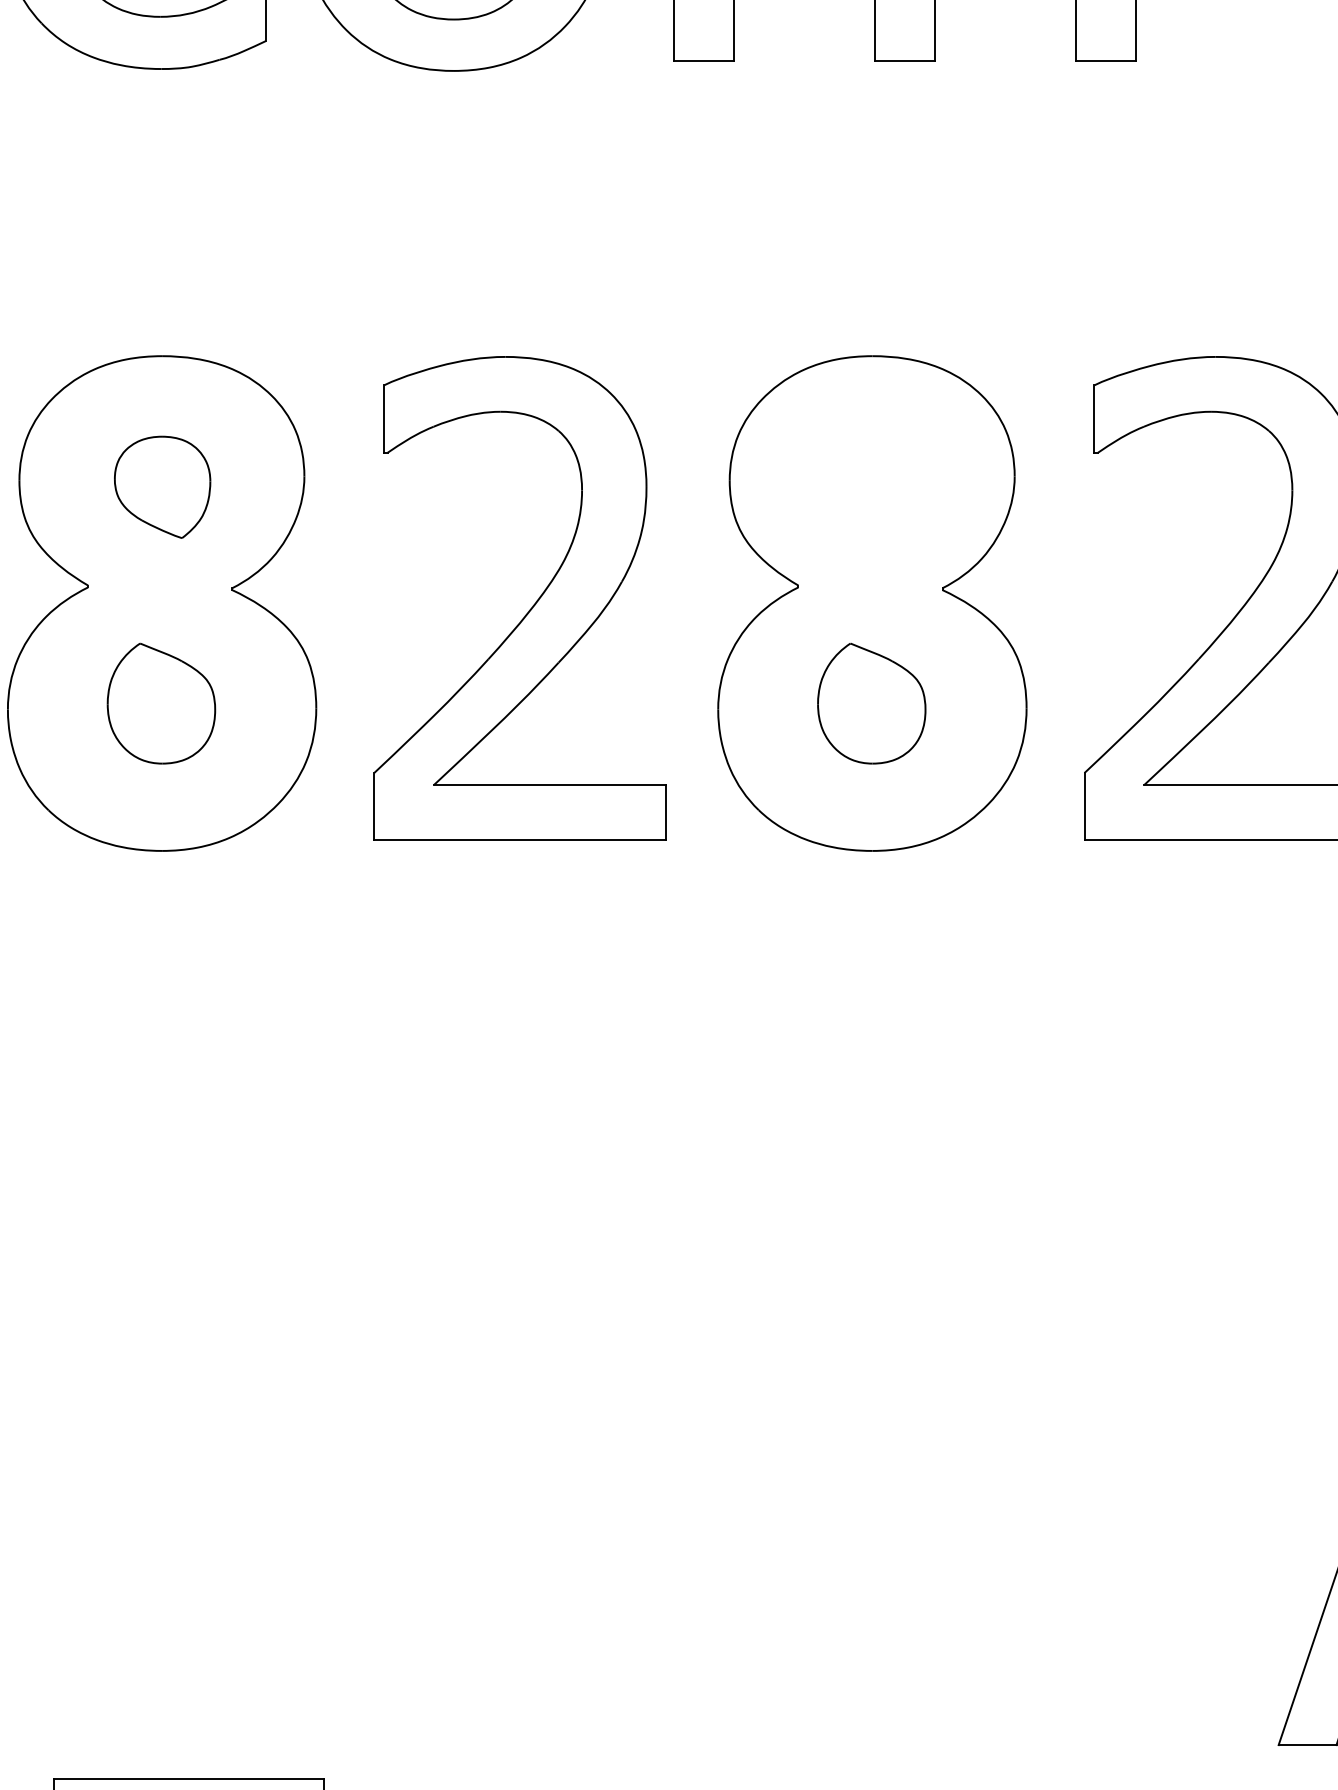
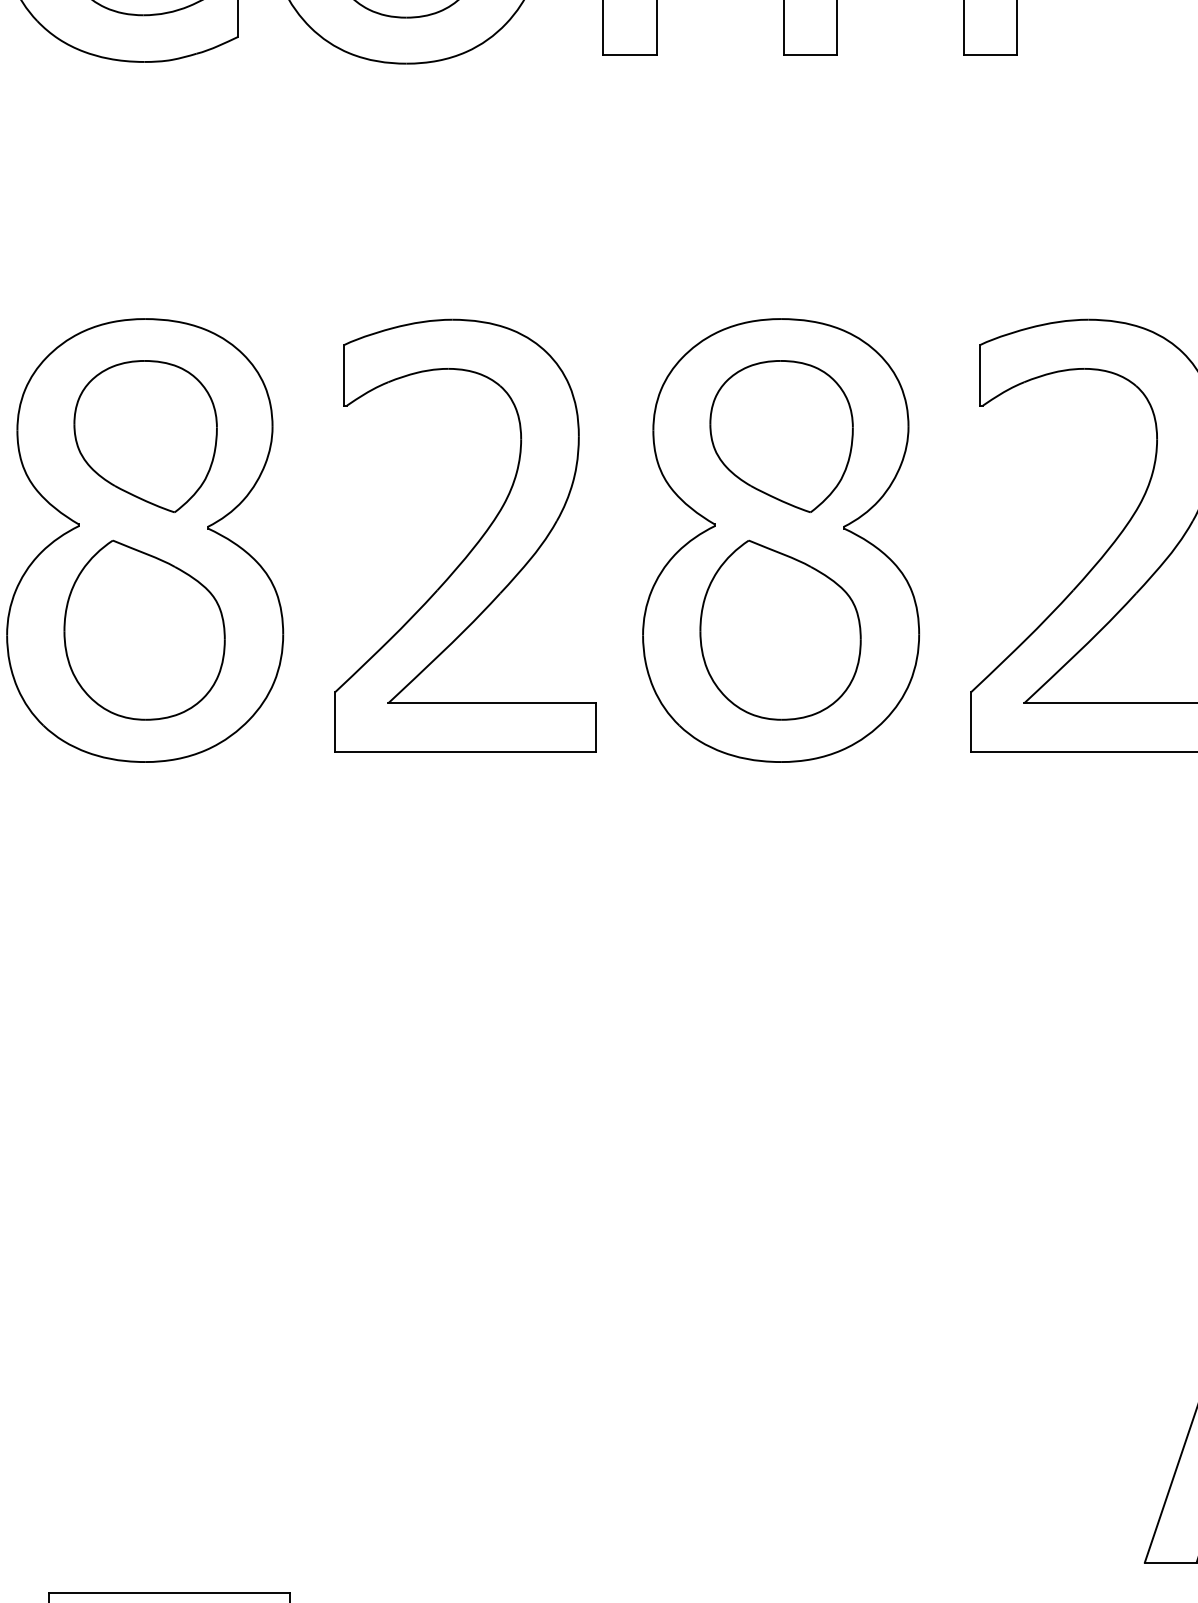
part: (162, 487) -> (145, 436), size x1.67
part: (872, 487) -> (781, 436), added
part: (161, 702) -> (144, 629), size x1.67
part: (871, 702) -> (780, 629), size x1.67

